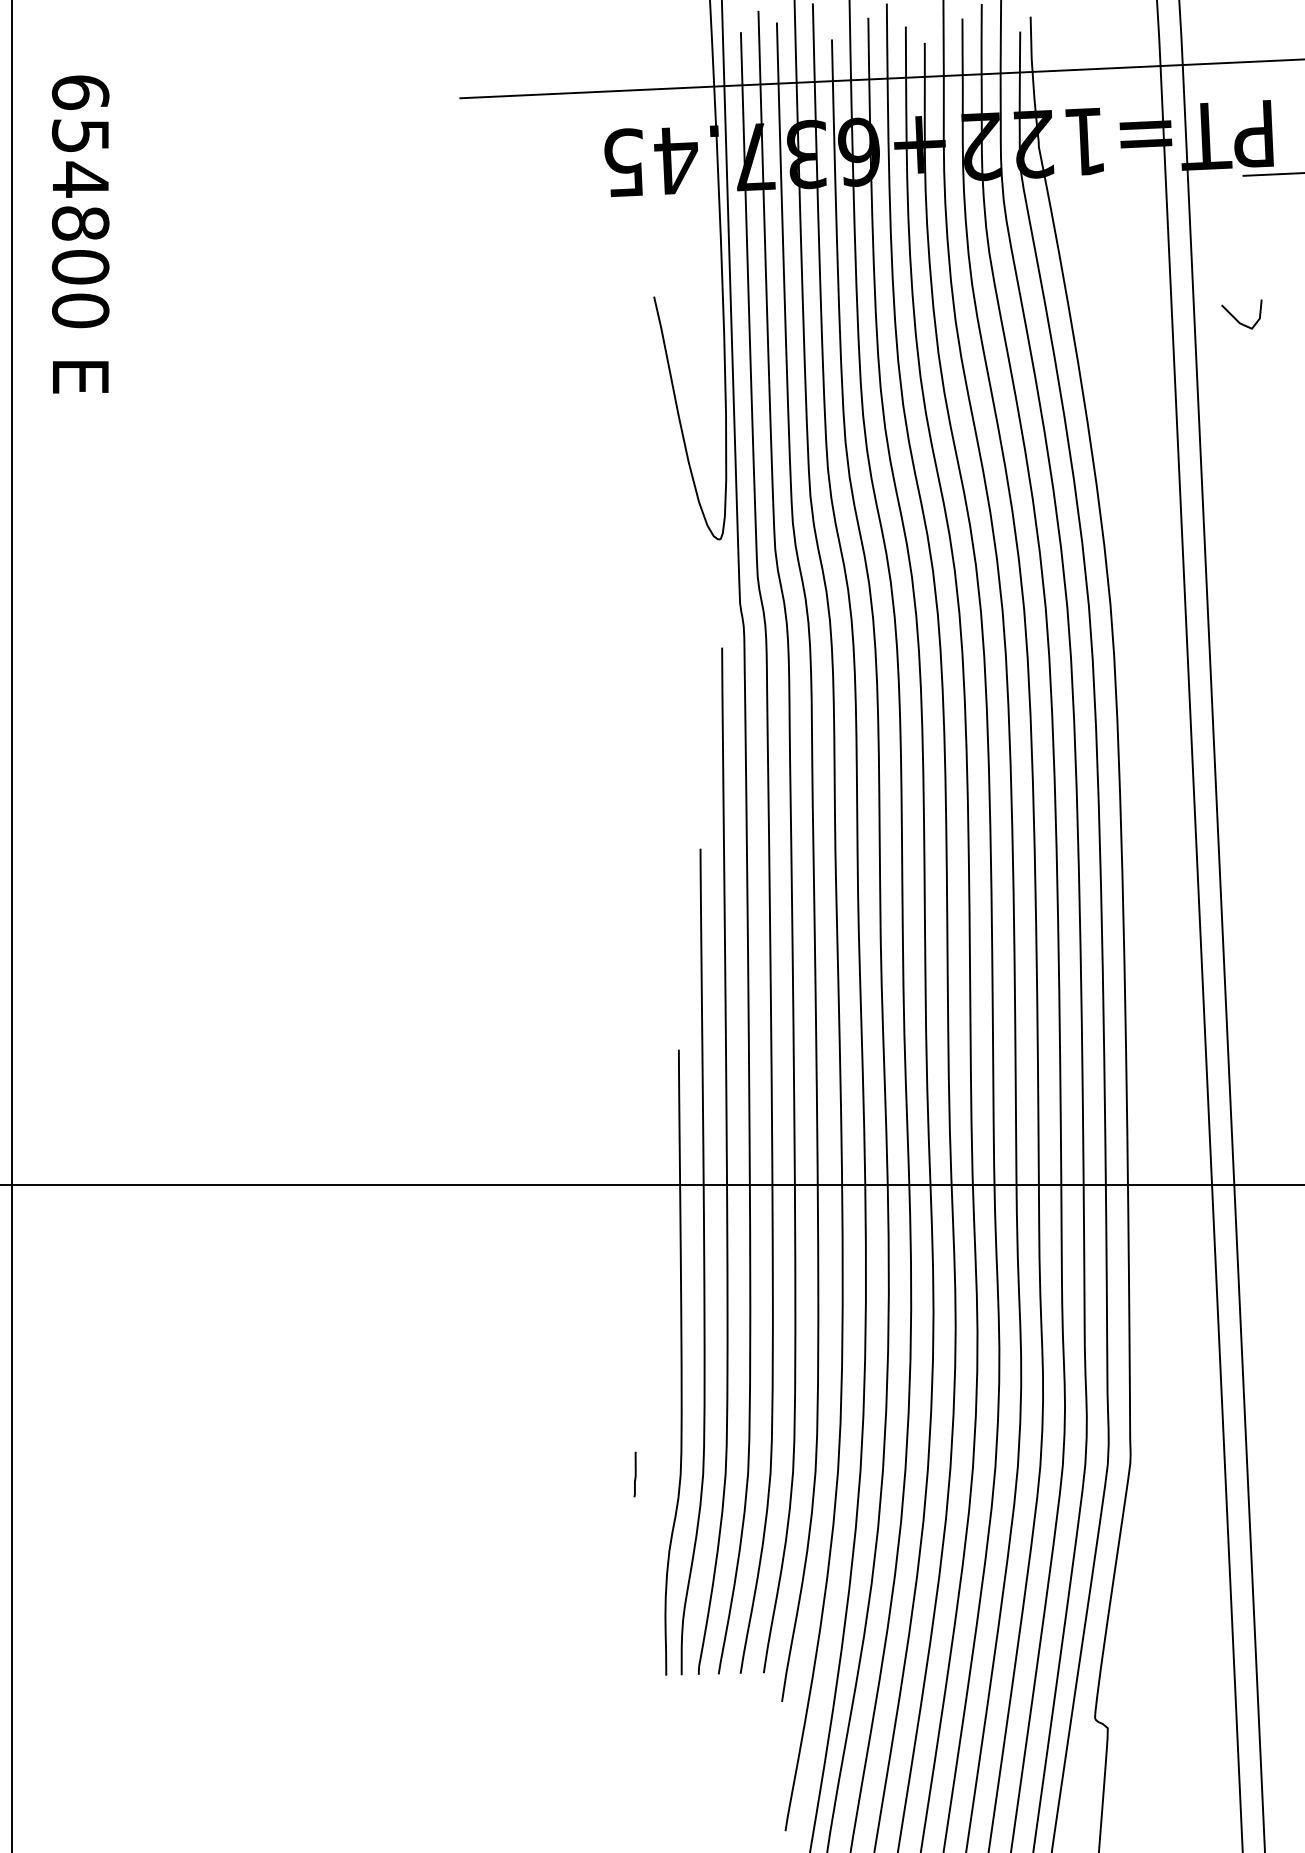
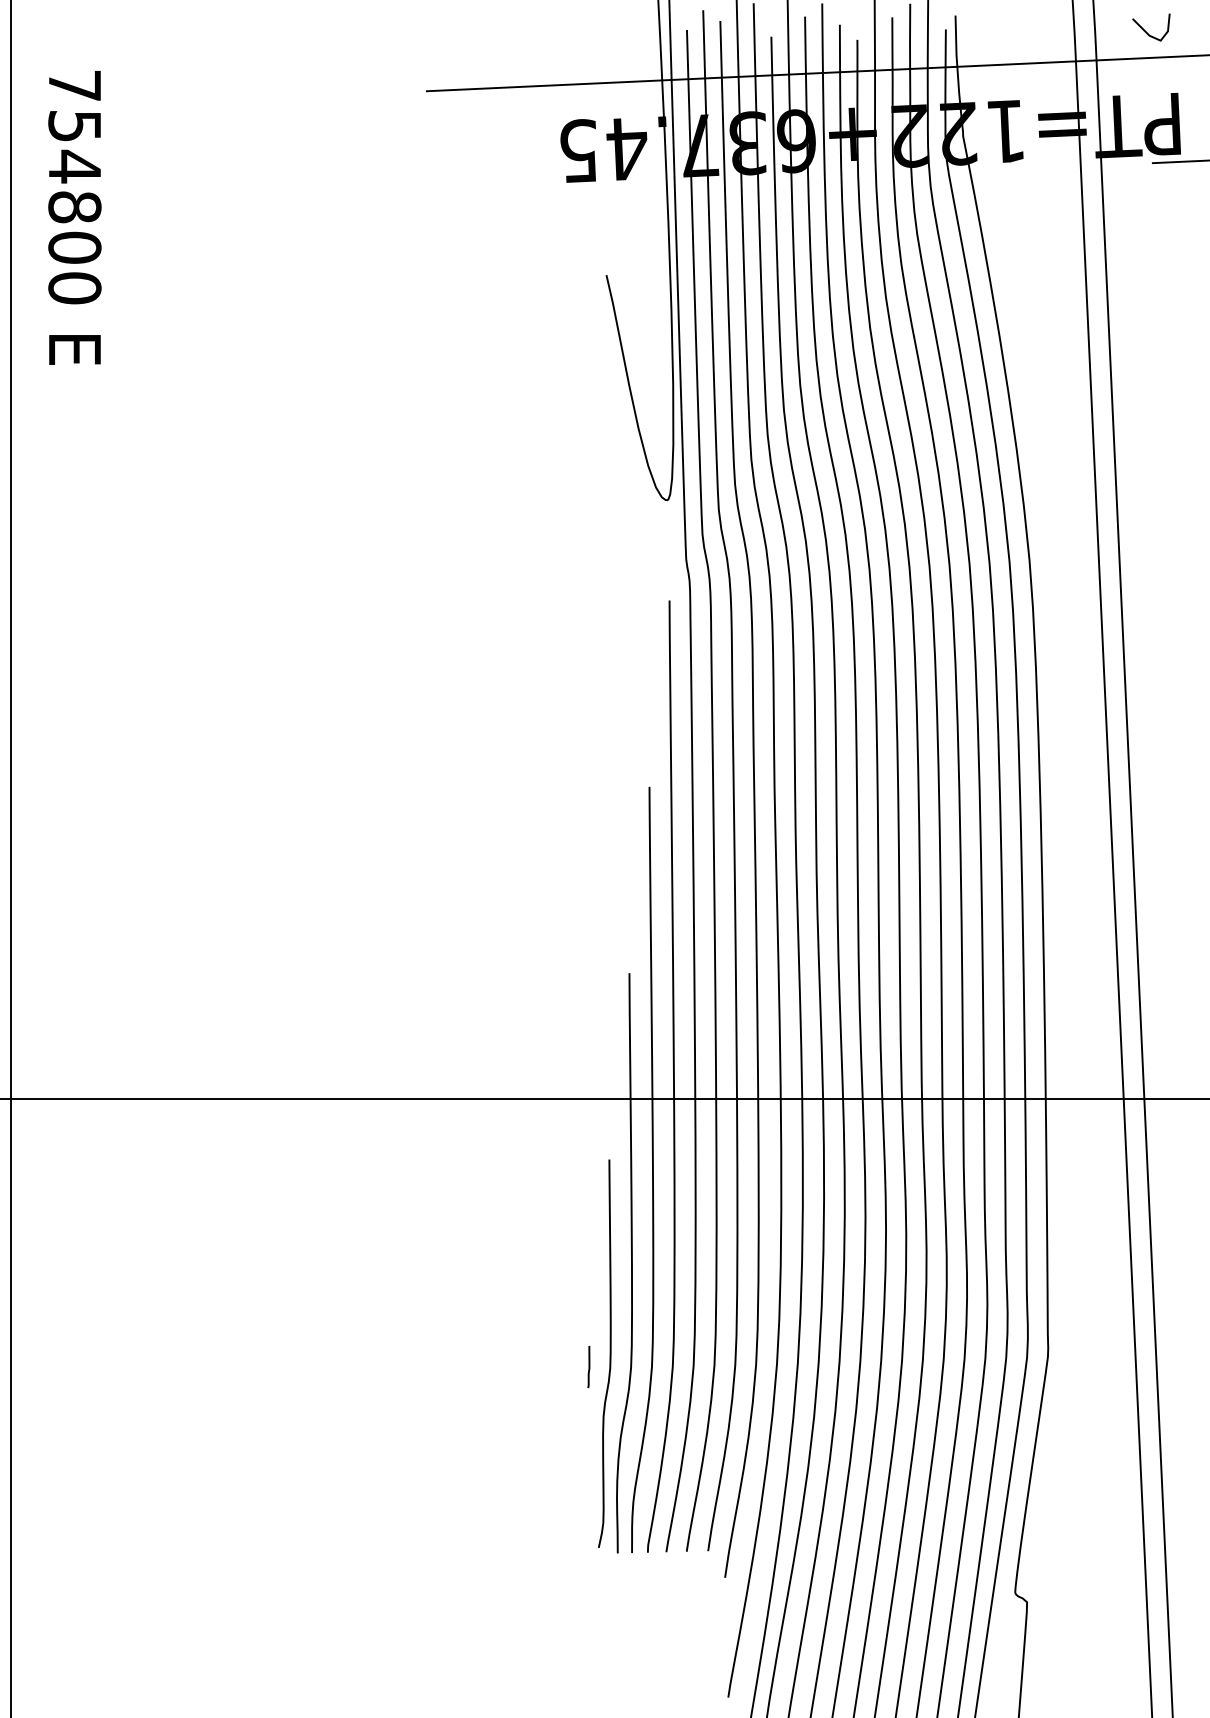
text: (80, 92) -> (74, 85), 654800 -> 754800
line: (1236, 318) -> (1146, 31), moved
curve: (657, 1459) -> (609, 1353), added

